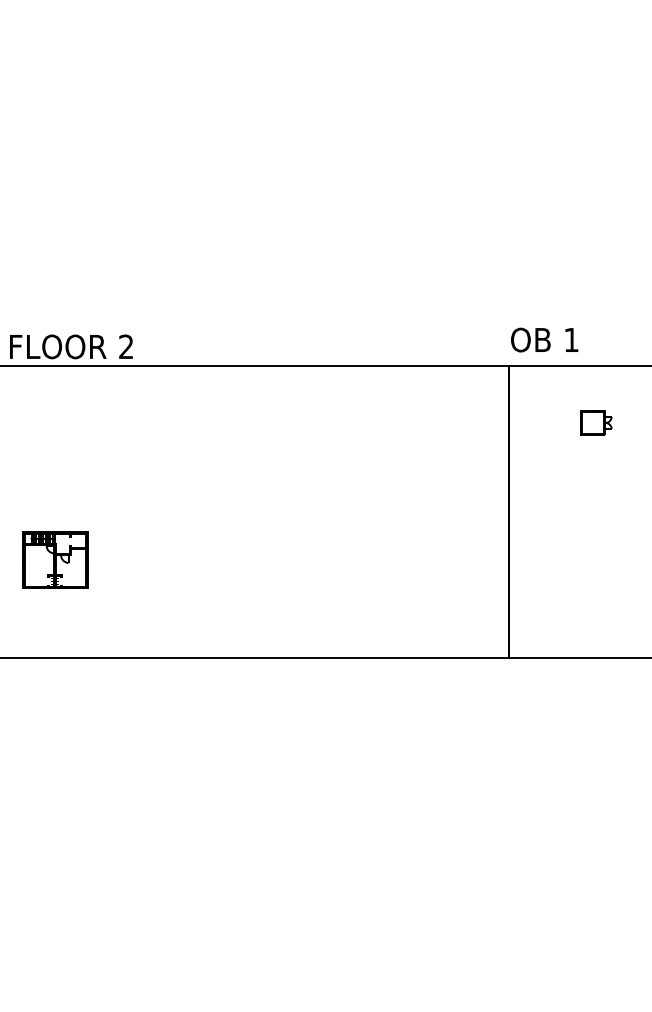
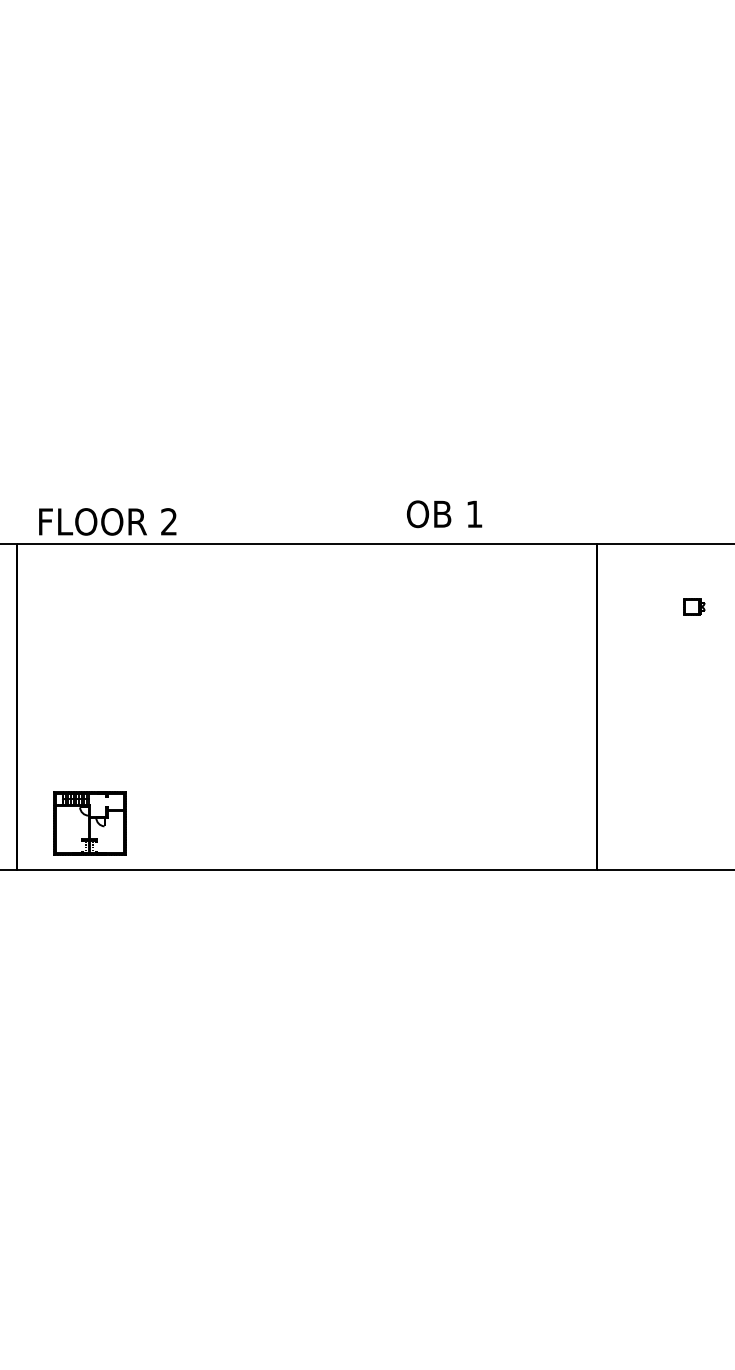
text: (544, 340) -> (444, 514), moved
part: (596, 422) -> (694, 606), size x0.6
part: (55, 560) -> (89, 823), moved

